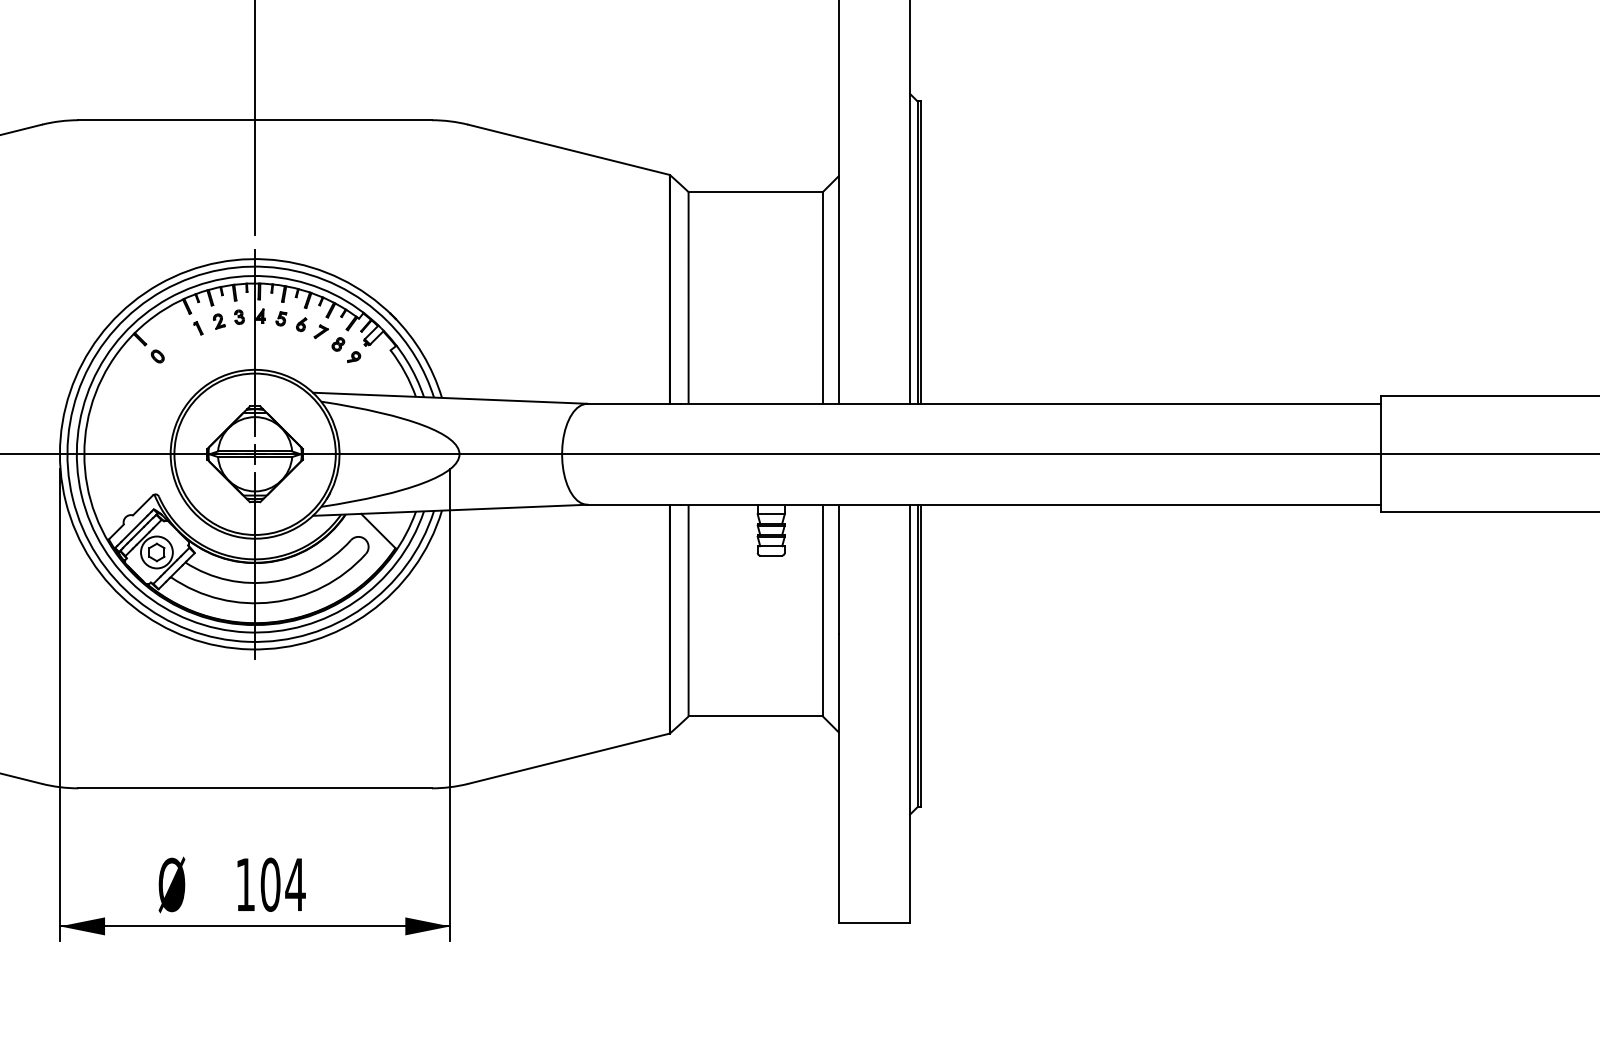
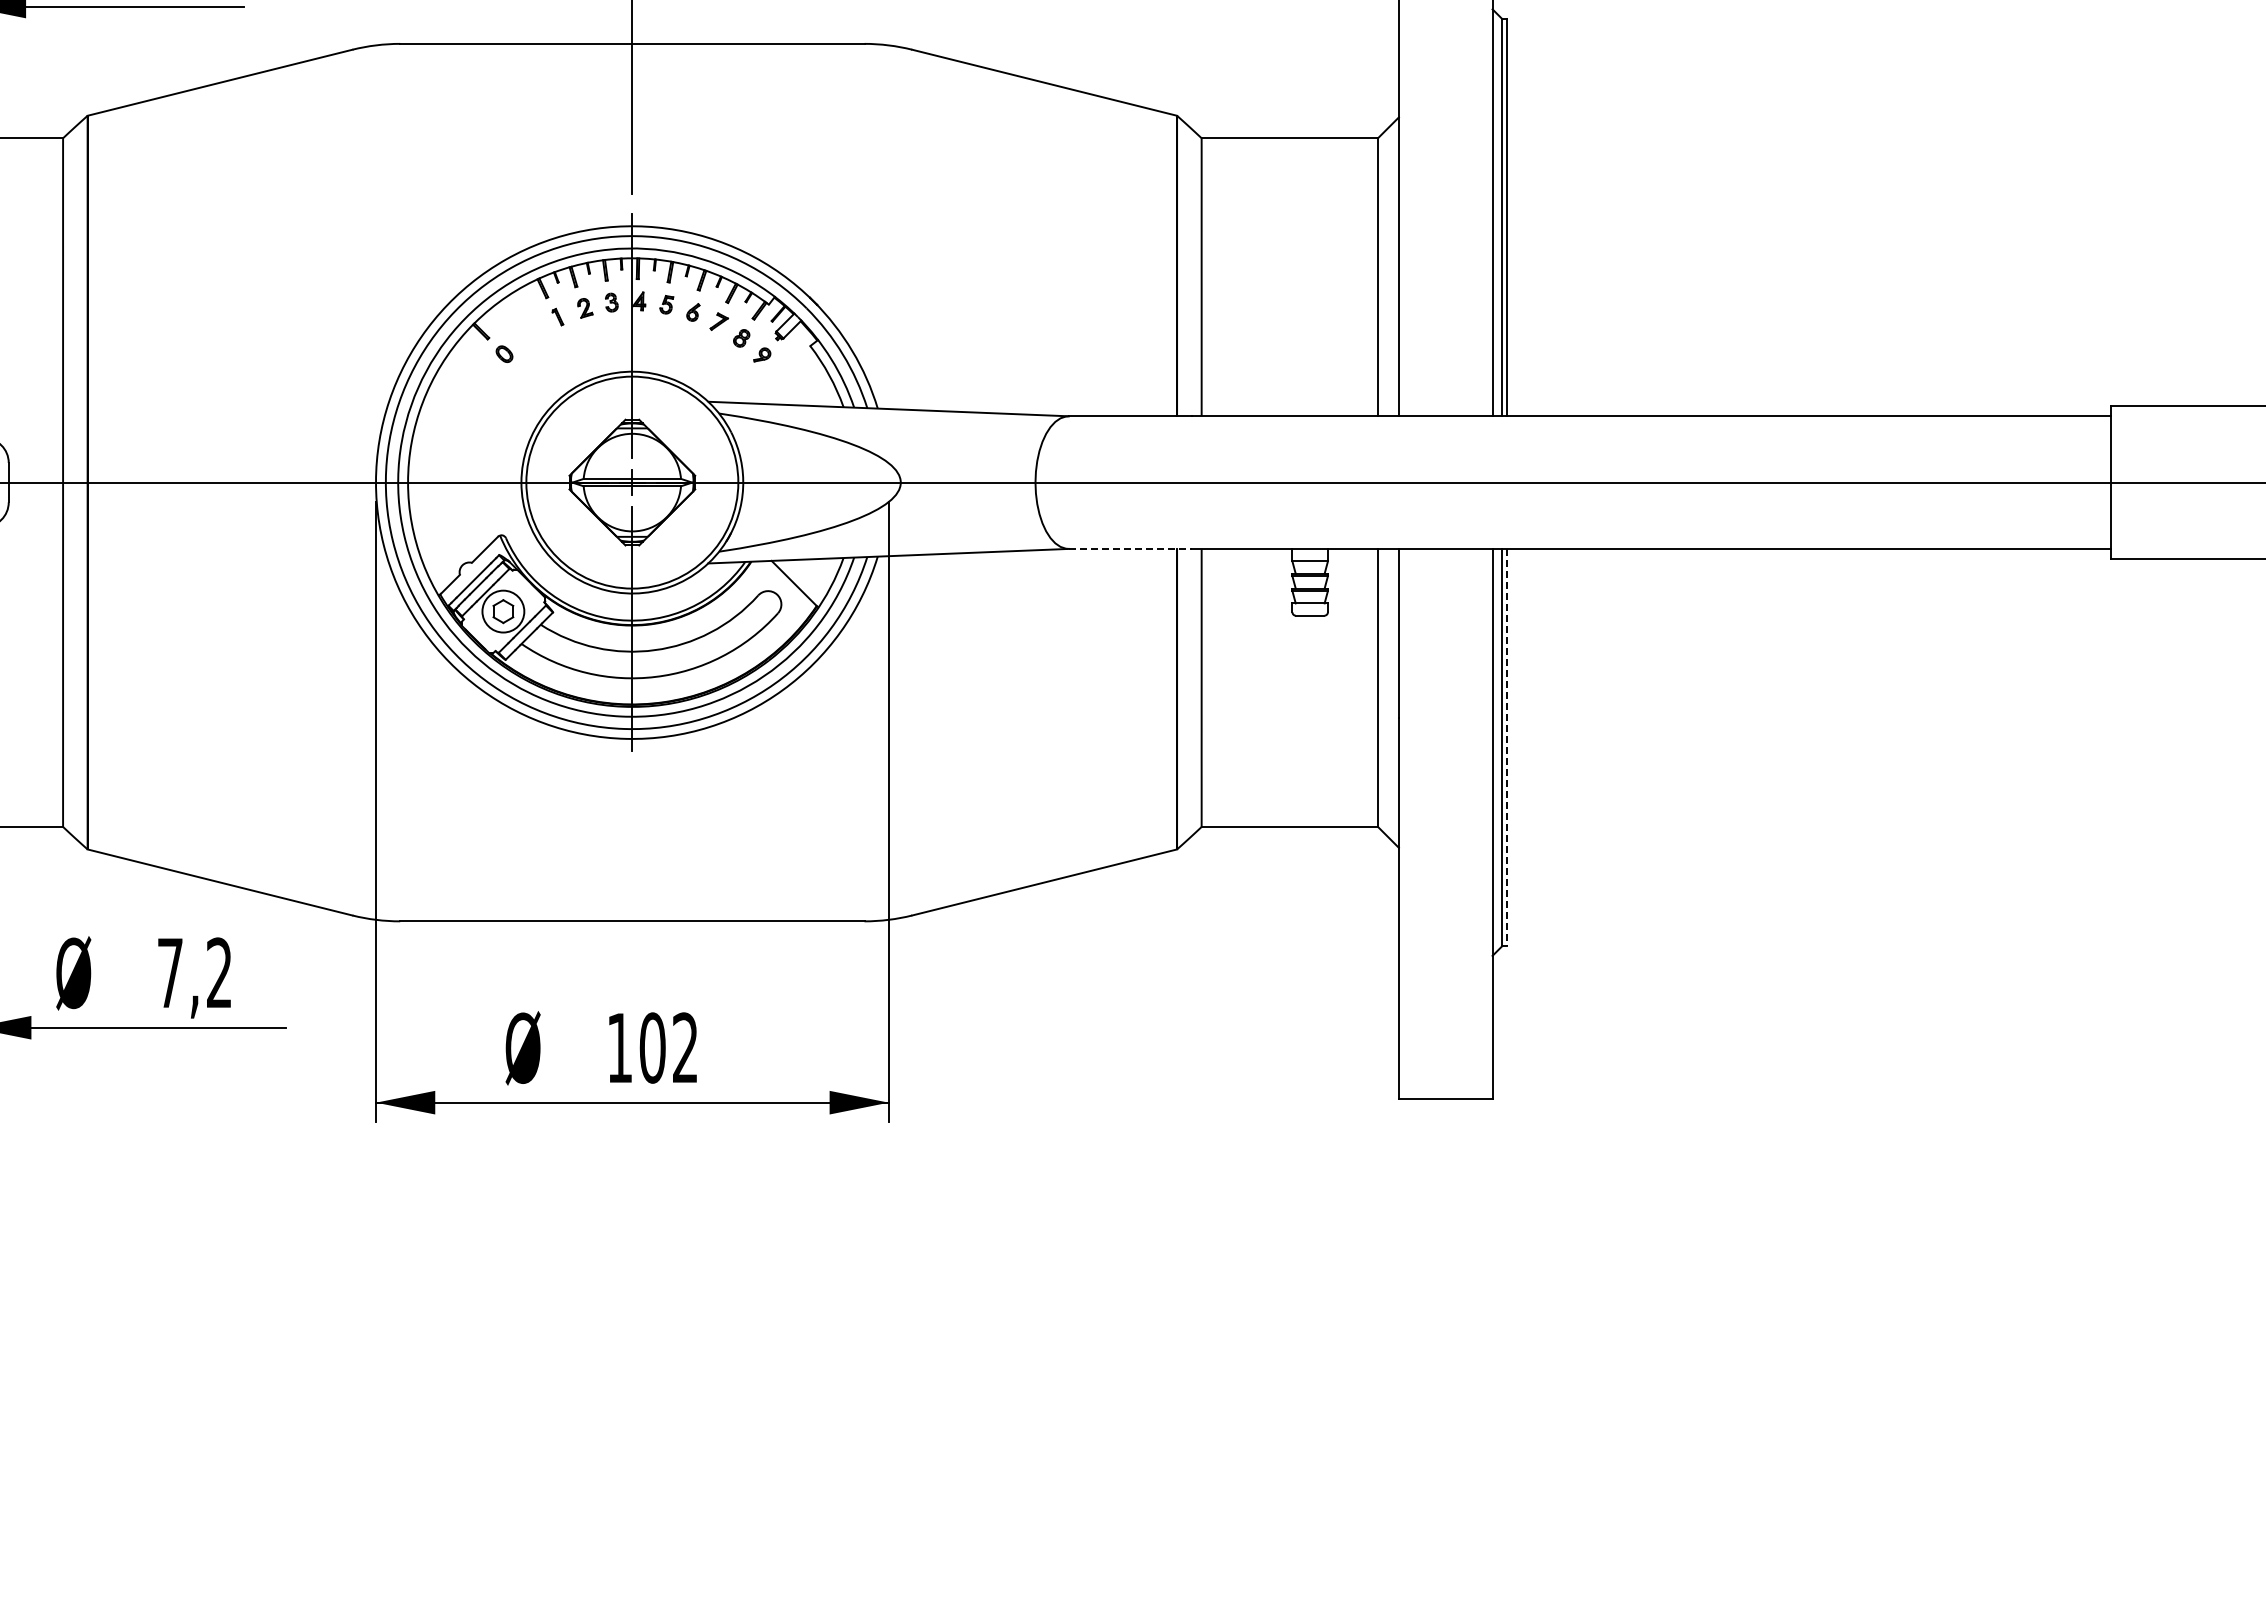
line: (634, 504) -> (1130, 548), solid -> dashed
line: (921, 655) -> (1507, 747), solid -> dashed
text: (295, 884) -> (685, 1047), 104 -> 102

